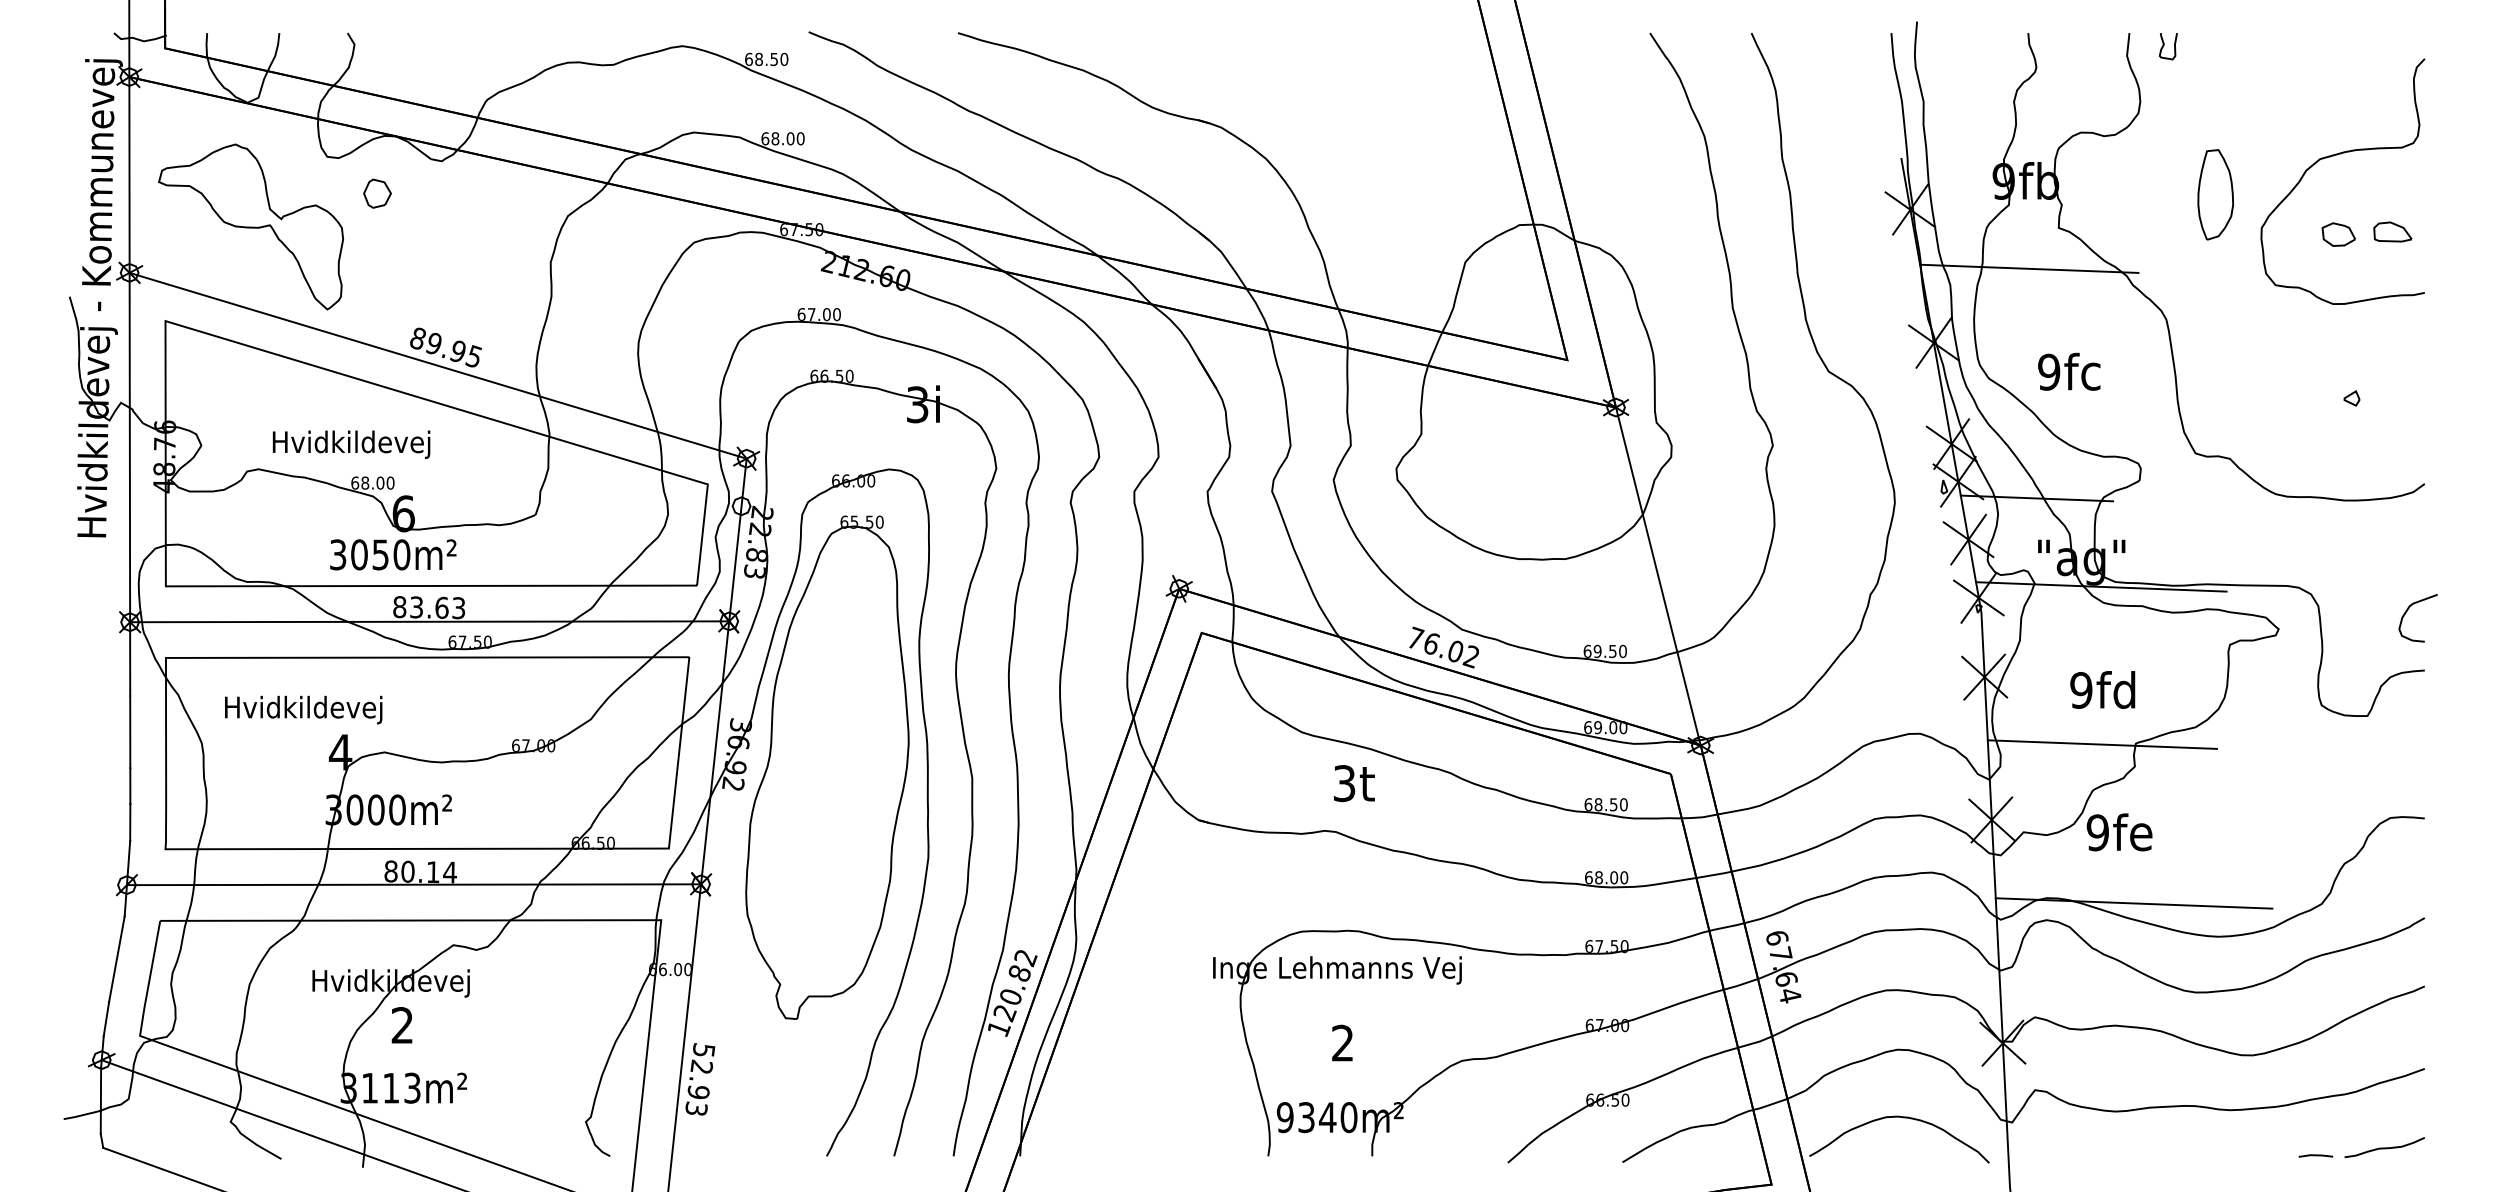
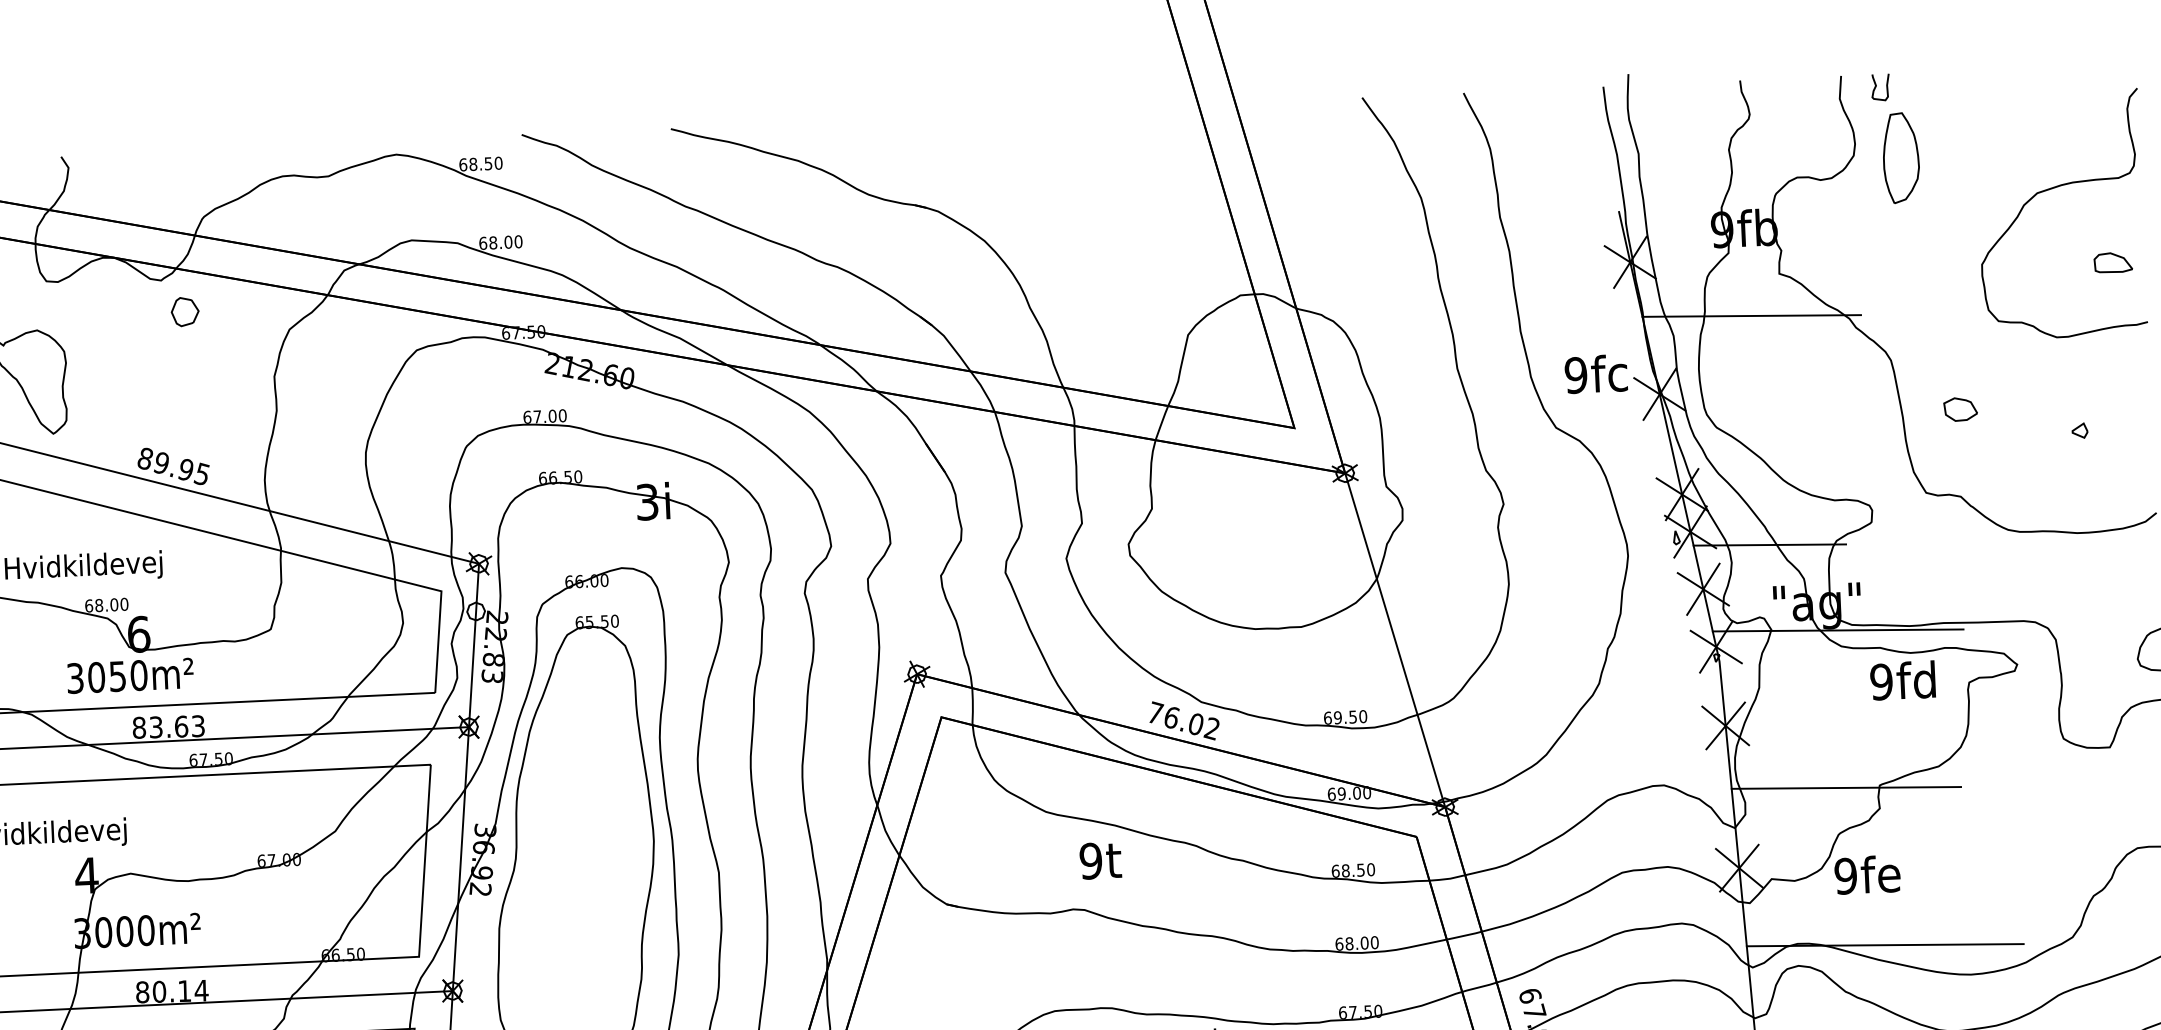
part: (377, 193) -> (185, 311), moved
part: (2215, 194) -> (1900, 157), moved
part: (2338, 234) -> (1960, 409), moved
text: (2069, 371) -> (1596, 373), moved
text: (2102, 689) -> (1902, 680), moved
text: (1344, 783) -> (1091, 861), 3t -> 9t

